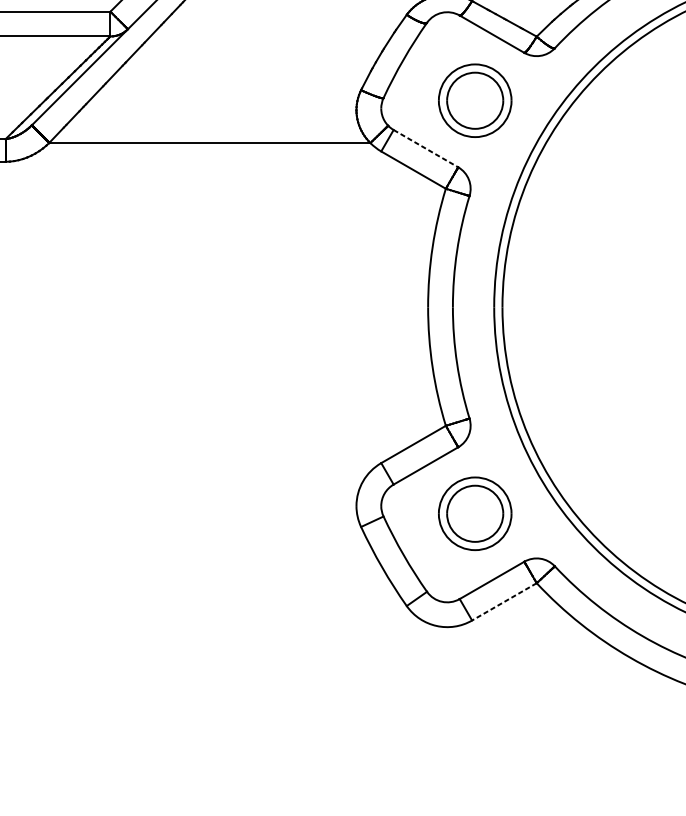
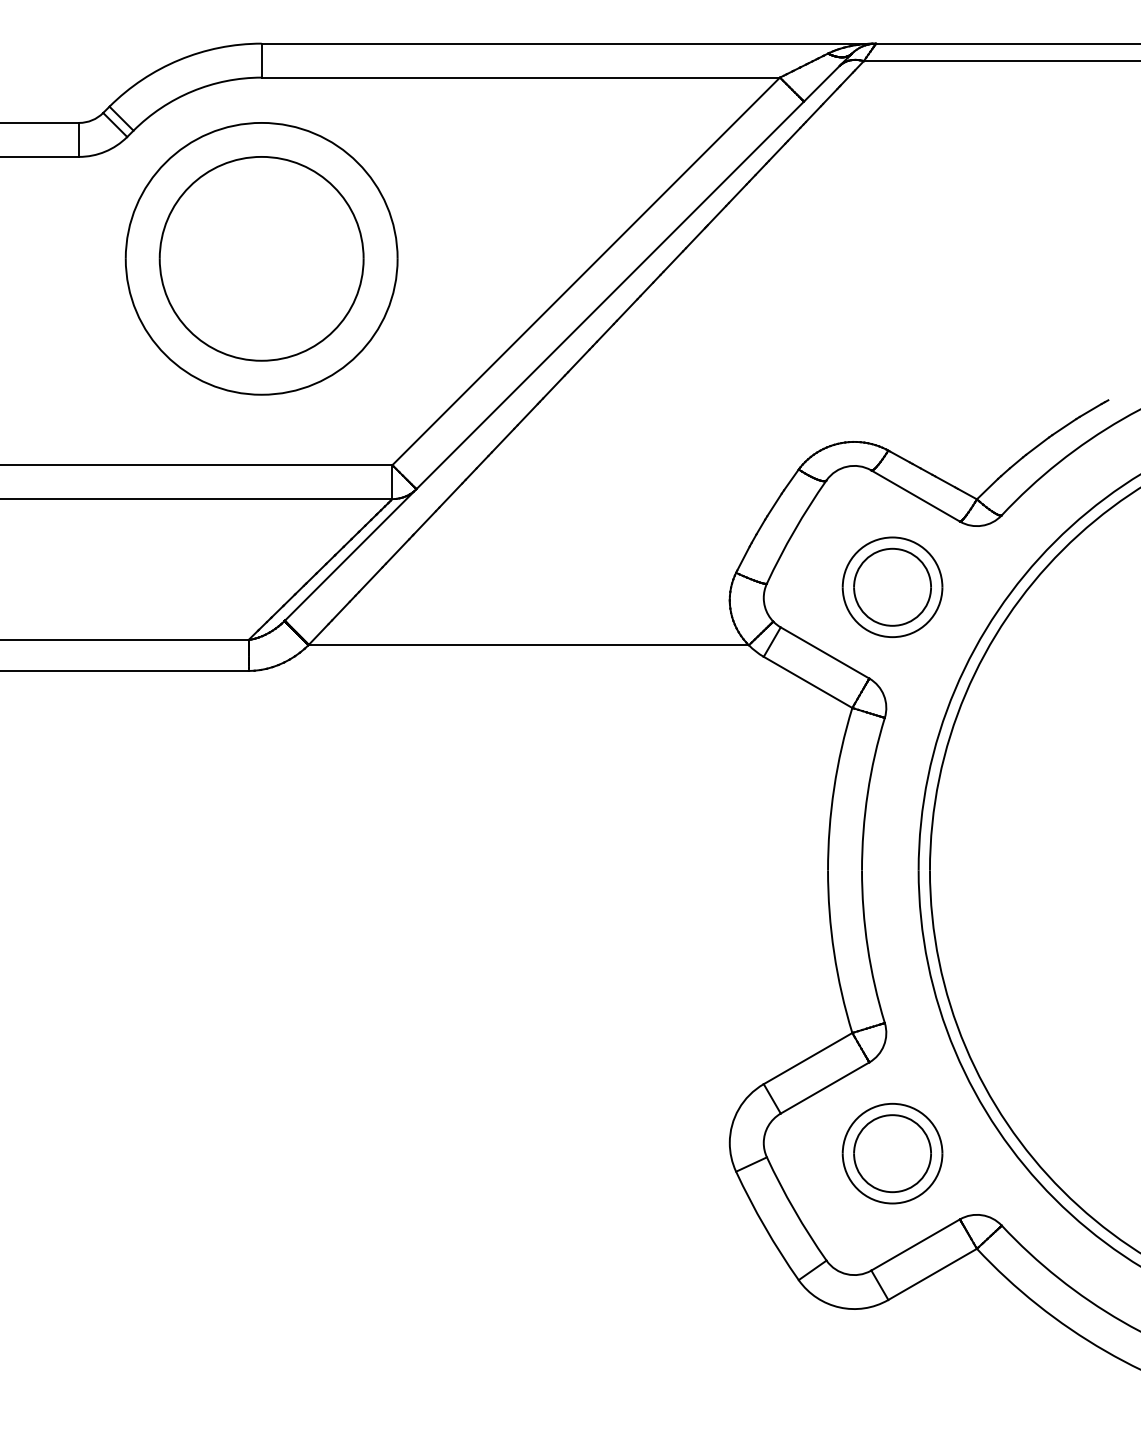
line: (426, 149) -> (825, 653), dashed -> solid
line: (504, 601) -> (932, 1274), dashed -> solid

